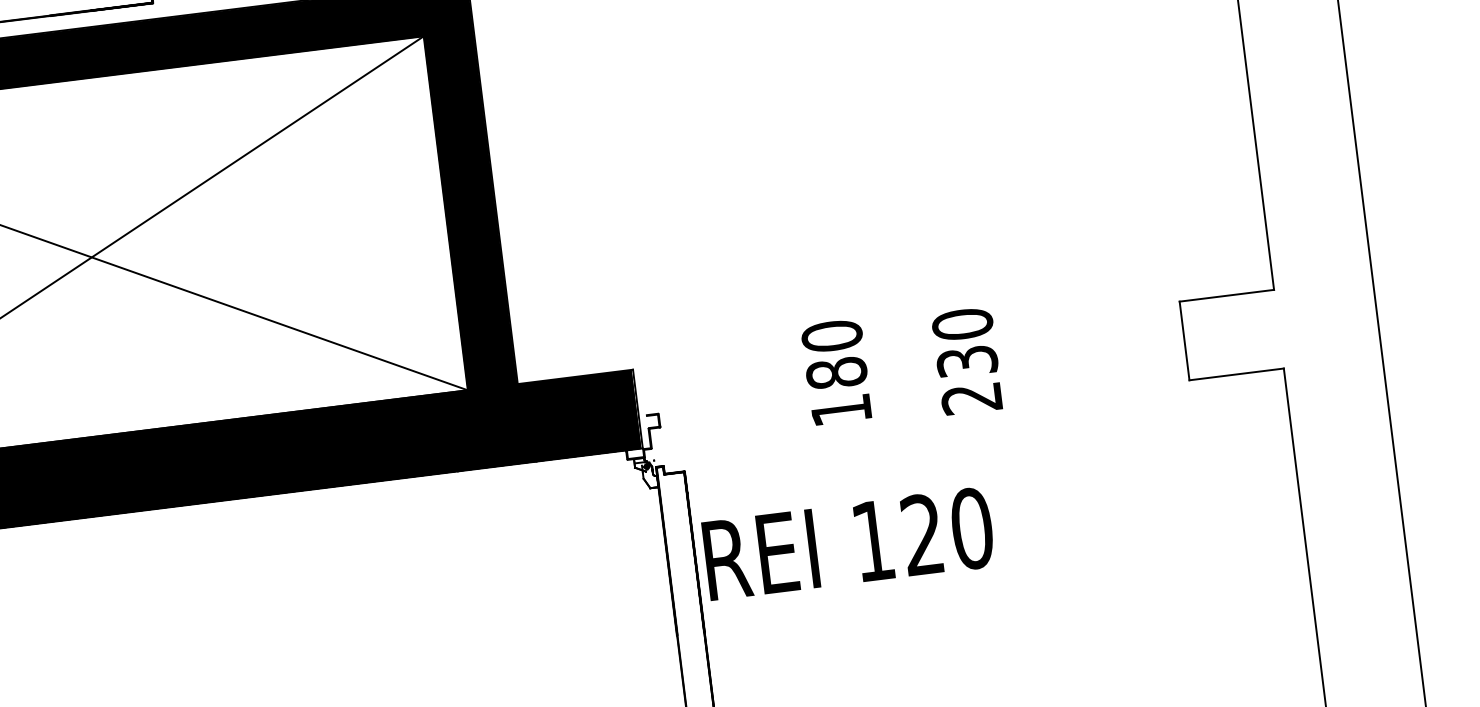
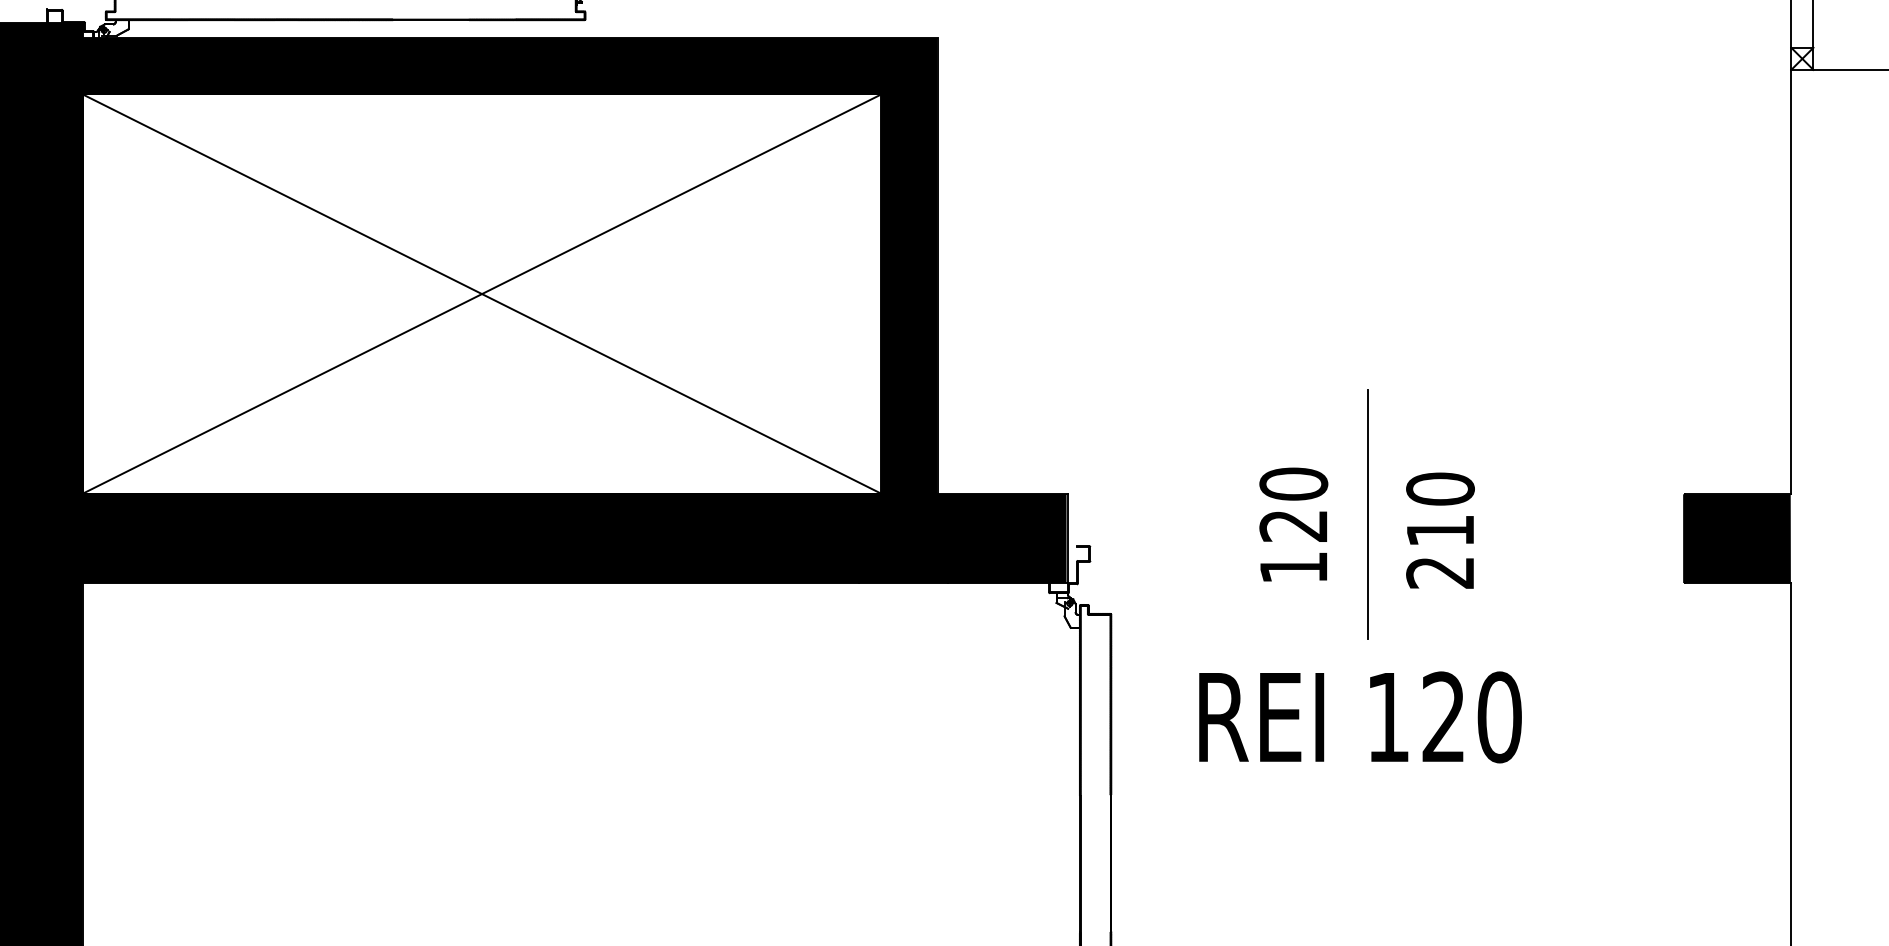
fill: (1230, 335) -> (1736, 538), added
line: (901, 354) -> (1368, 514), added
text: (967, 361) -> (1440, 530), 230 -> 210
text: (836, 372) -> (1293, 525), 180 -> 120
text: (848, 544) -> (1360, 717), moved

